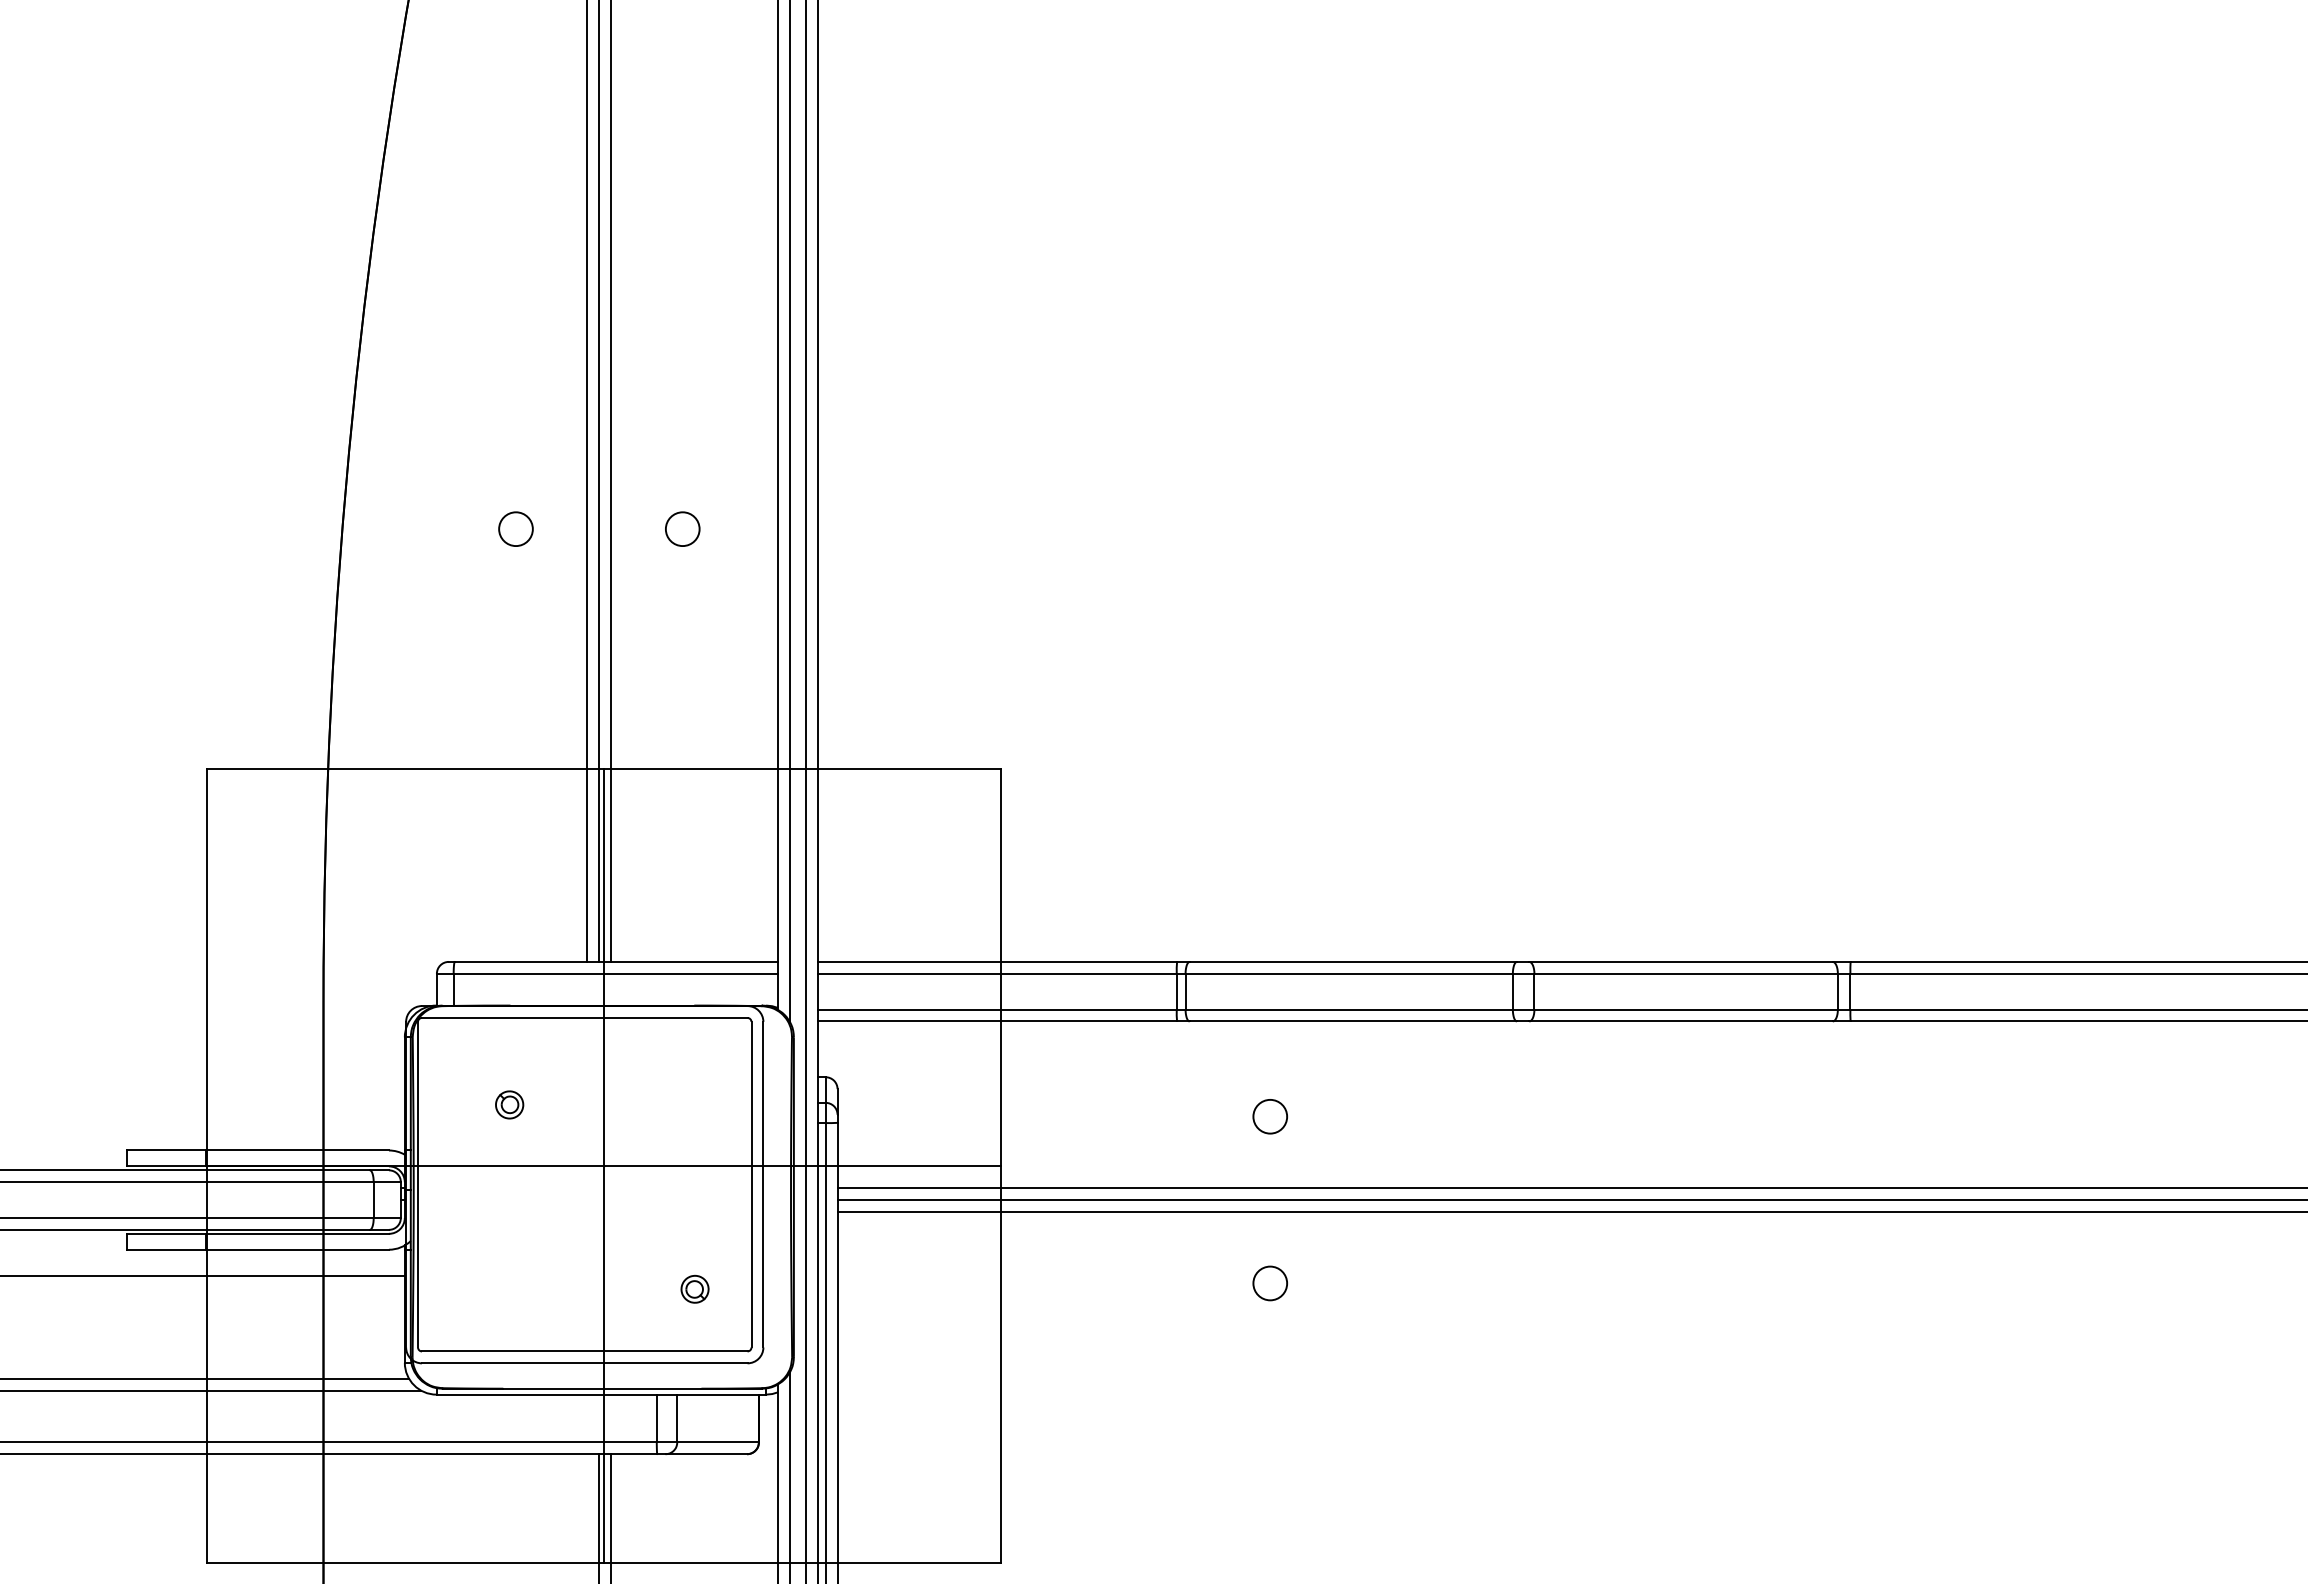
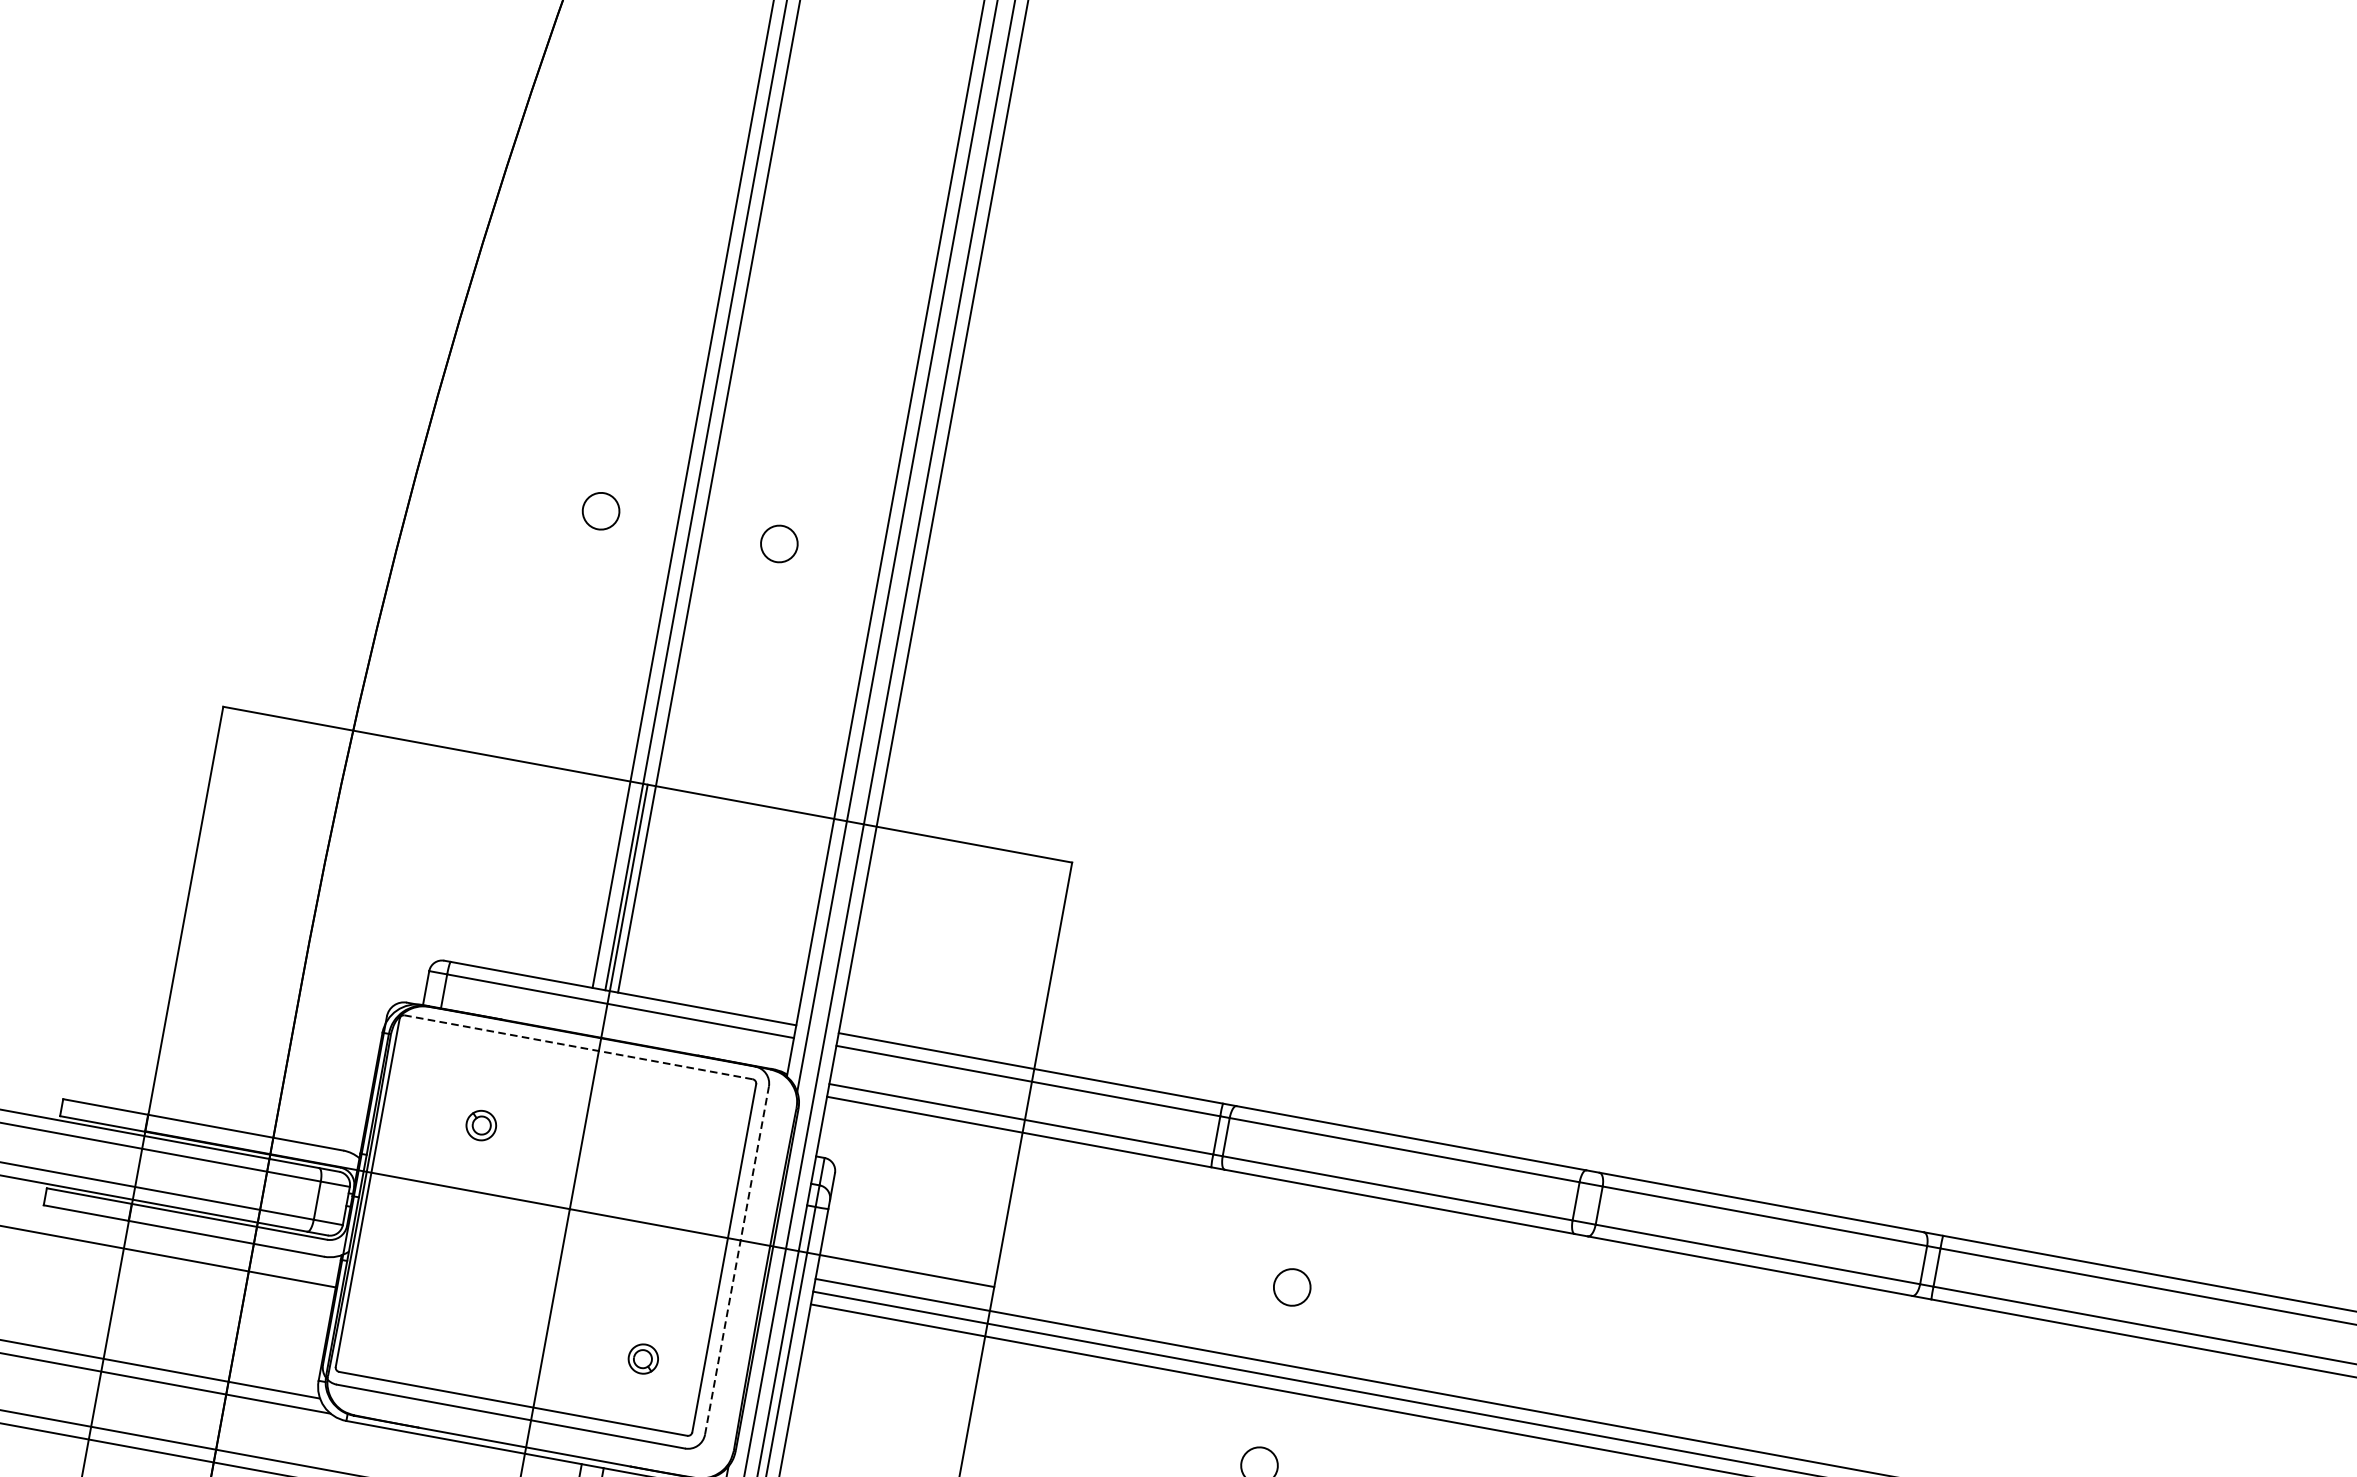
line: (584, 1017) -> (578, 1046), solid -> dashed
line: (763, 1184) -> (737, 1260), solid -> dashed

